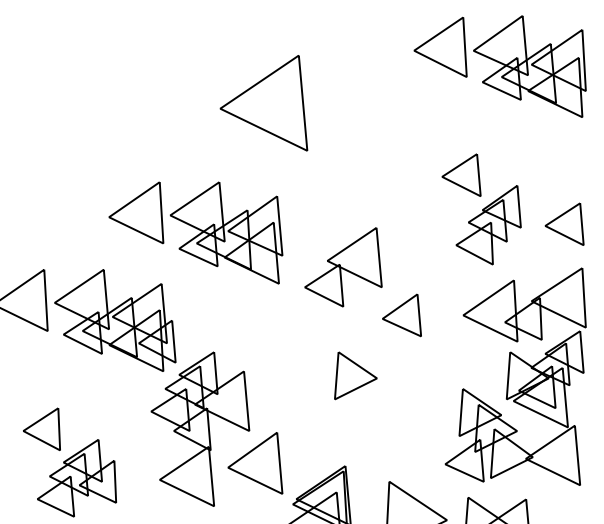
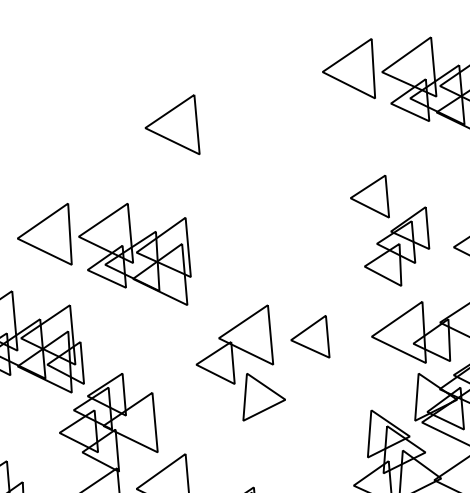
part: (264, 103) -> (172, 124), size x0.62
part: (343, 267) -> (234, 344), moved

